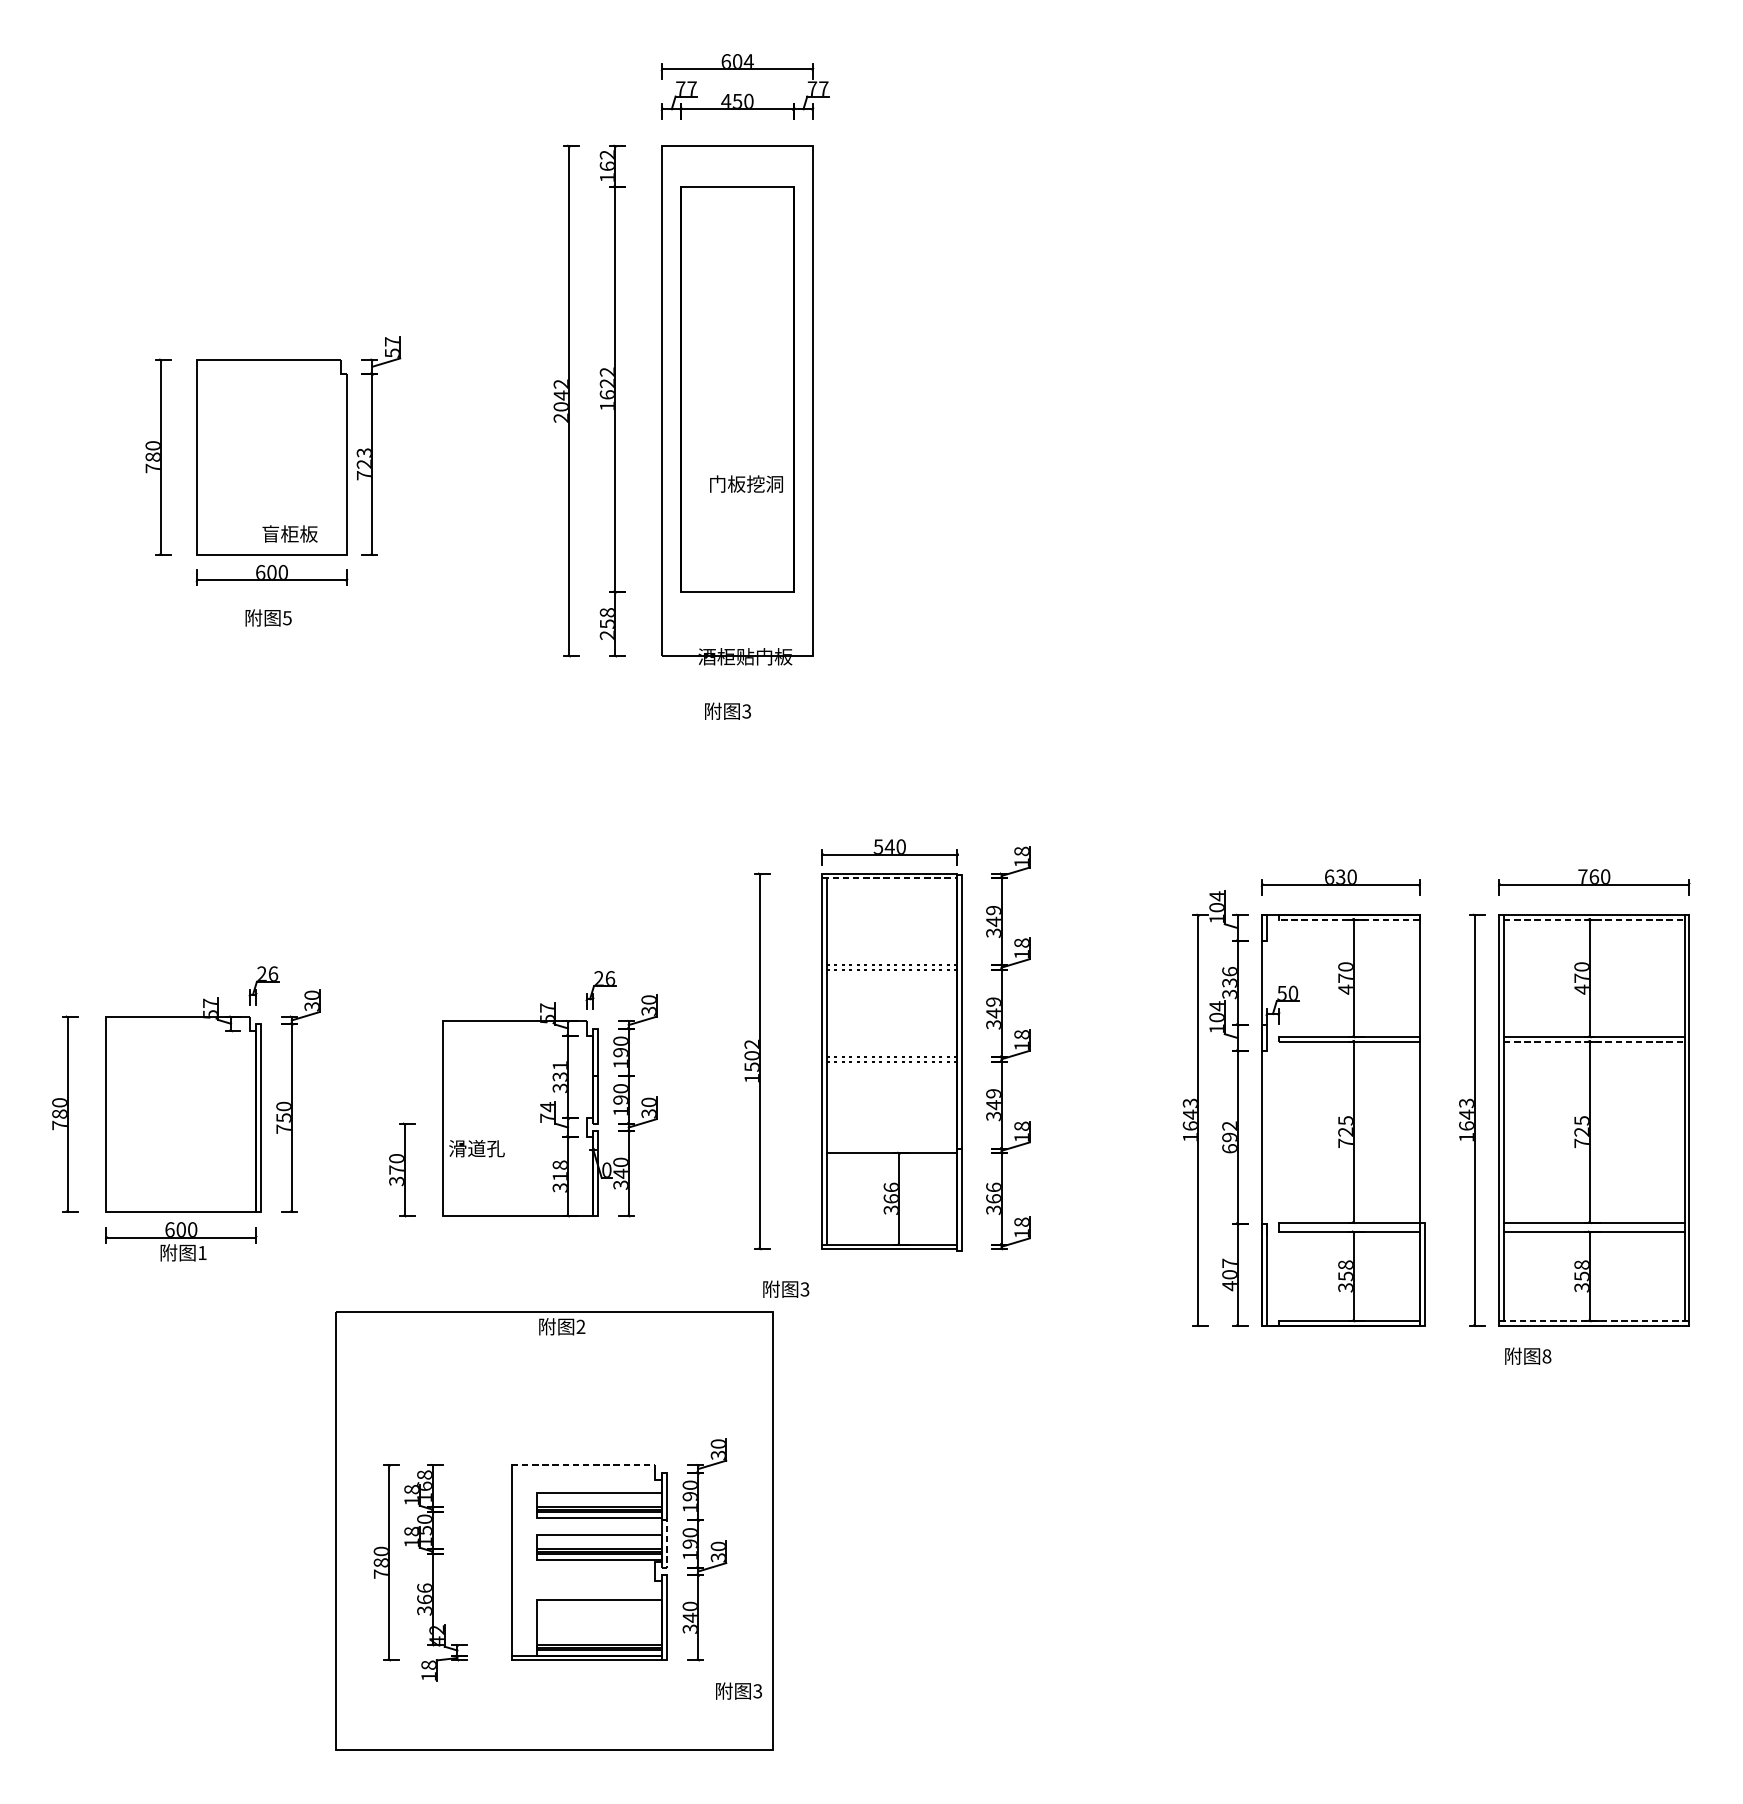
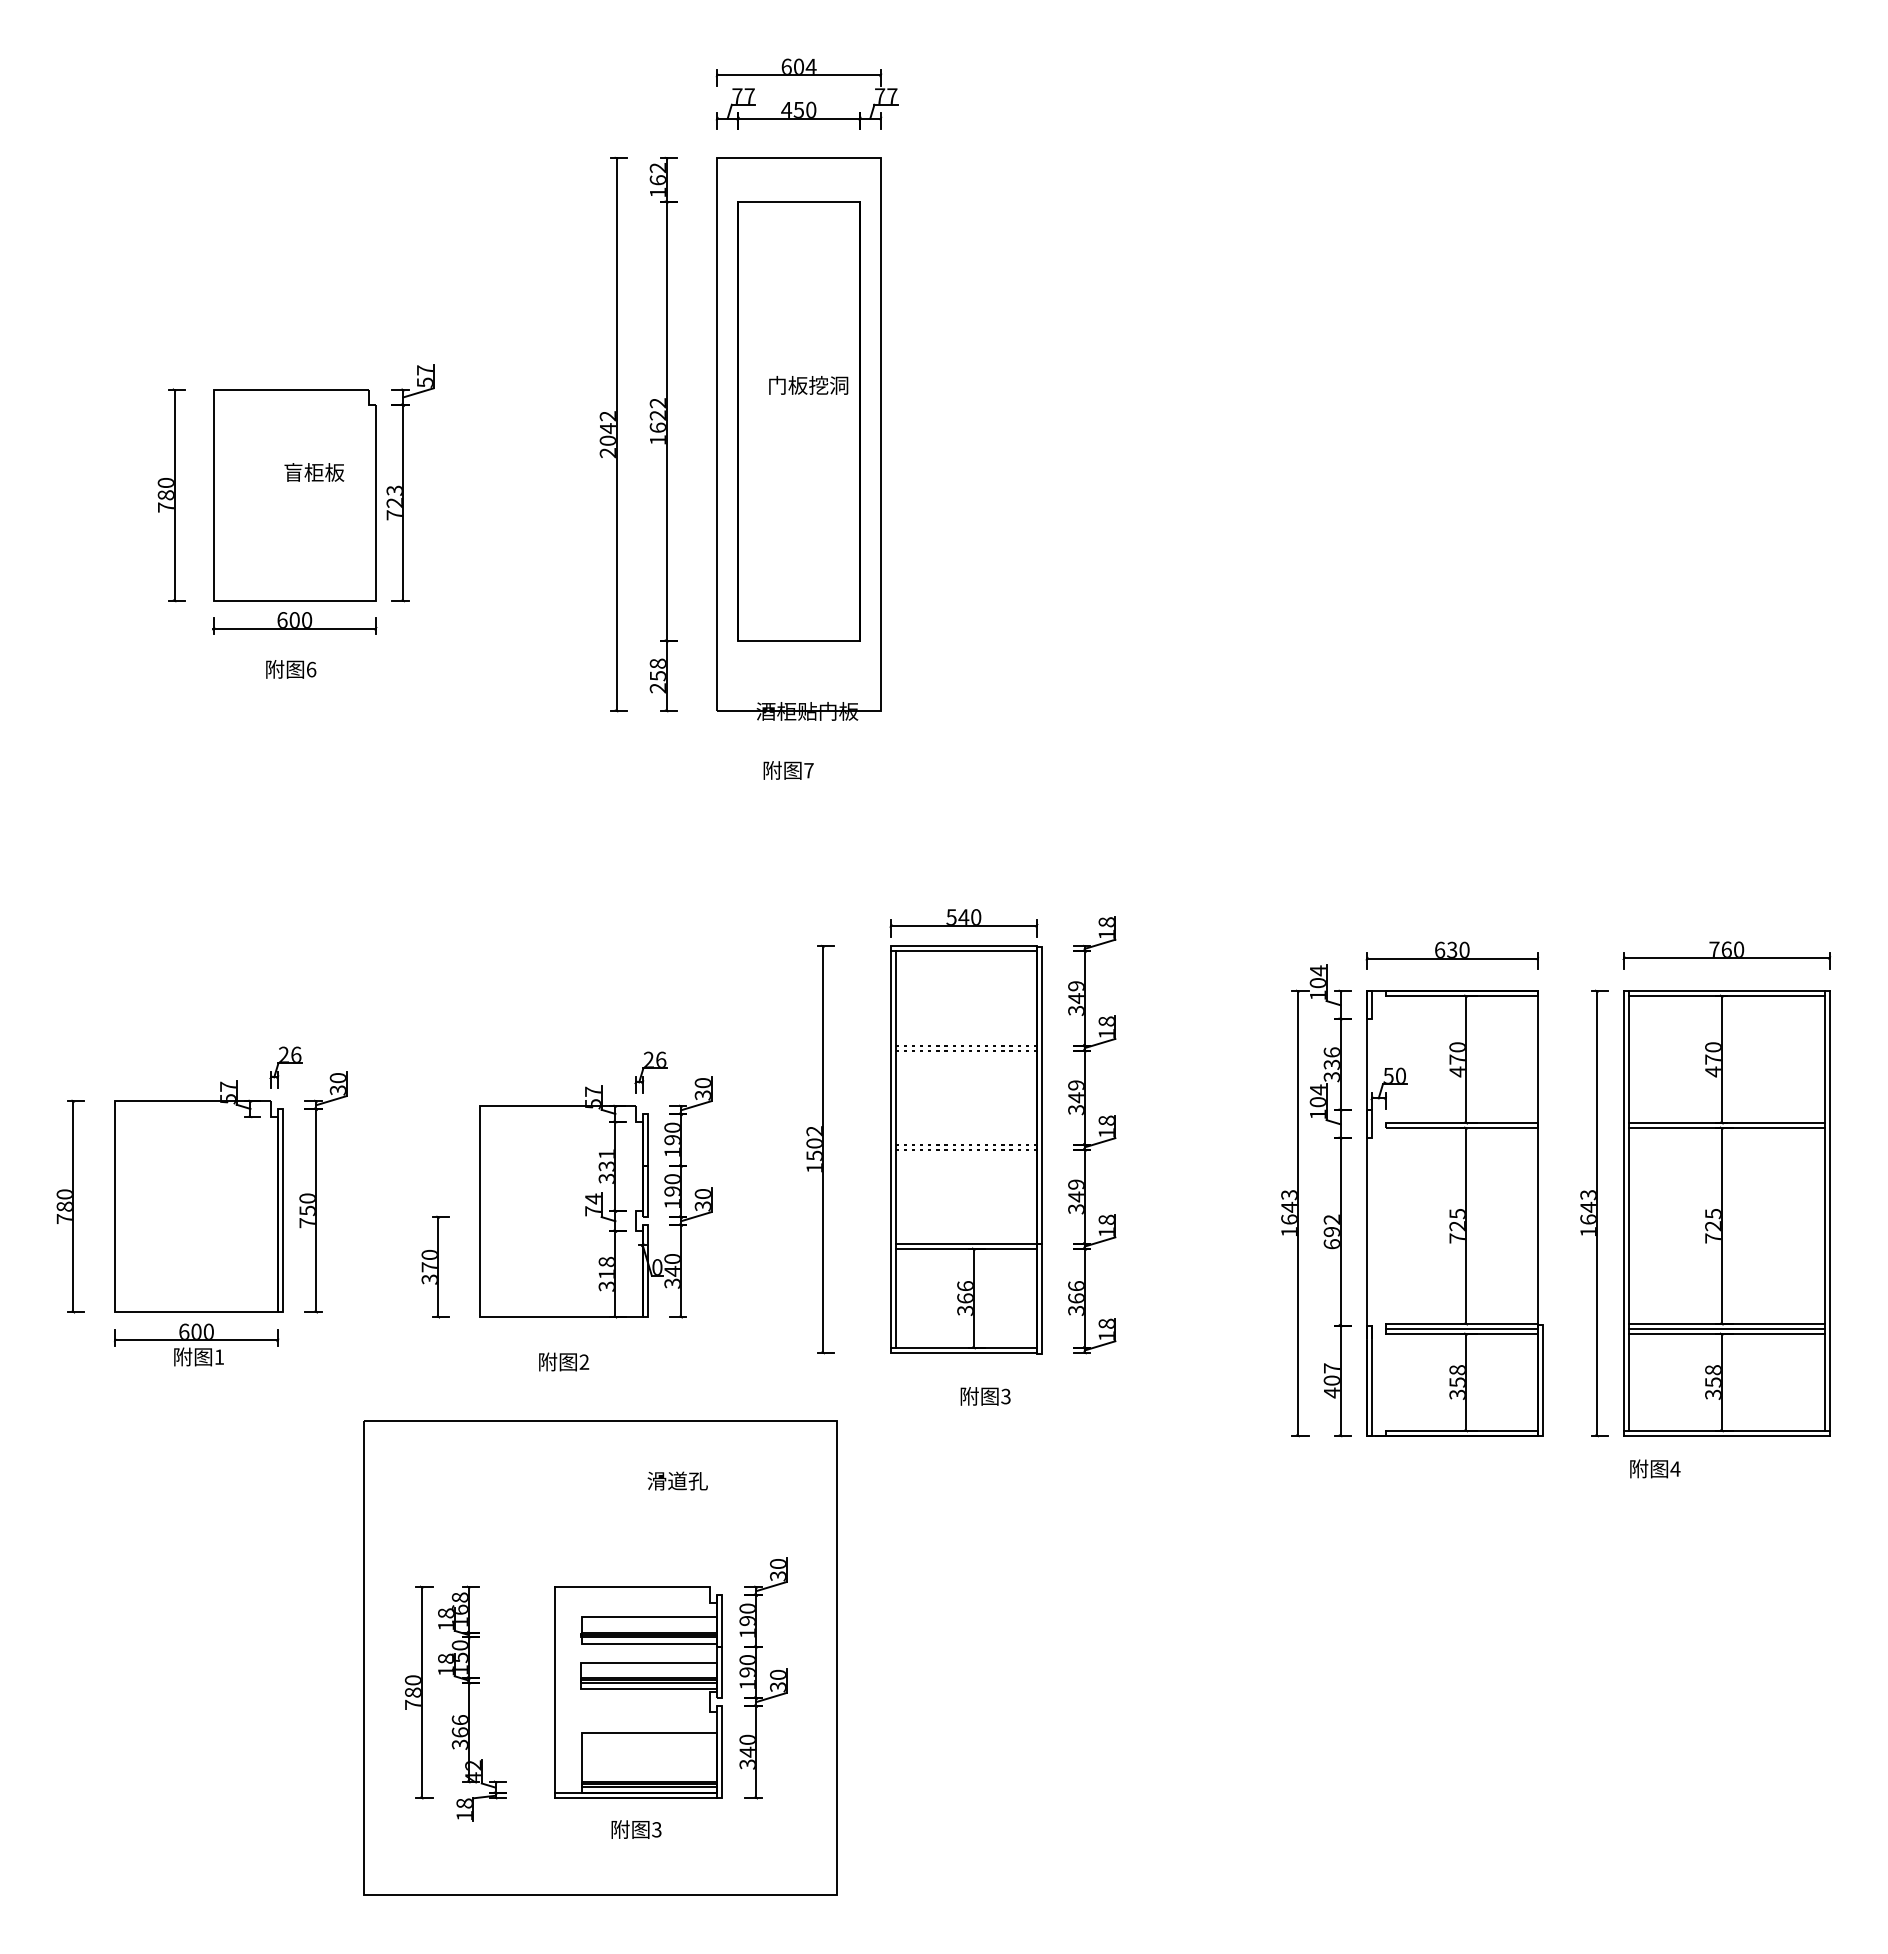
text: (746, 484) -> (808, 385), moved
text: (290, 534) -> (314, 472), moved
text: (287, 618) -> (311, 669), 5 -> 6
text: (746, 711) -> (808, 770), 3 -> 7
line: (890, 878) -> (964, 951), dashed -> solid
line: (1349, 920) -> (1461, 996), dashed -> solid
line: (1594, 920) -> (1726, 996), dashed -> solid
line: (1594, 1041) -> (1726, 1128), dashed -> solid
text: (476, 1148) -> (677, 1480), moved
line: (892, 1149) -> (966, 1244), added
line: (1349, 1227) -> (1461, 1329), added
line: (1594, 1227) -> (1726, 1329), added
text: (786, 1289) -> (985, 1396), moved
line: (1594, 1320) -> (1726, 1430), dashed -> solid
text: (562, 1326) -> (564, 1361), moved
text: (1546, 1355) -> (1675, 1468), 8 -> 4
line: (583, 1465) -> (632, 1587), dashed -> solid
line: (666, 1544) -> (722, 1672), dashed -> solid
text: (738, 1691) -> (636, 1829), moved

